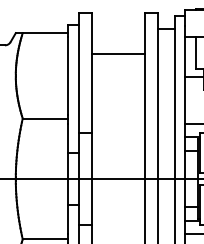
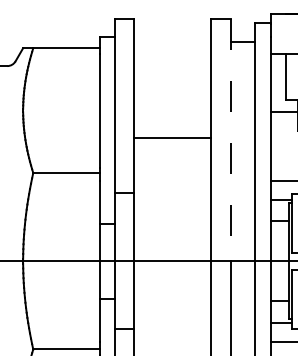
line: (117, 53) -> (171, 137), moved
line: (157, 96) -> (230, 140), solid -> dashed

